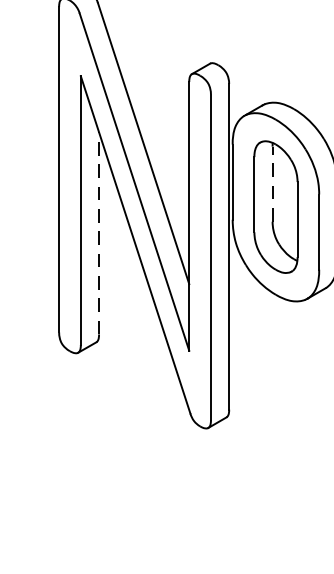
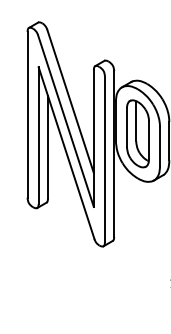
line: (273, 182) -> (136, 121), dashed -> solid
line: (98, 231) -> (47, 146), dashed -> solid

